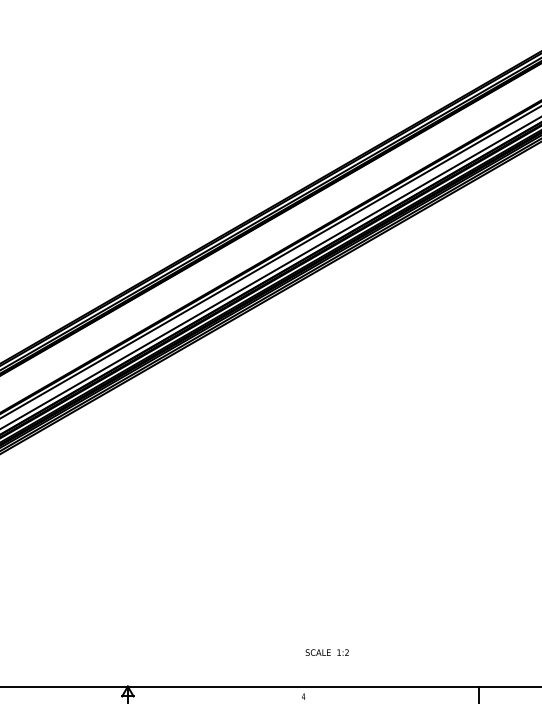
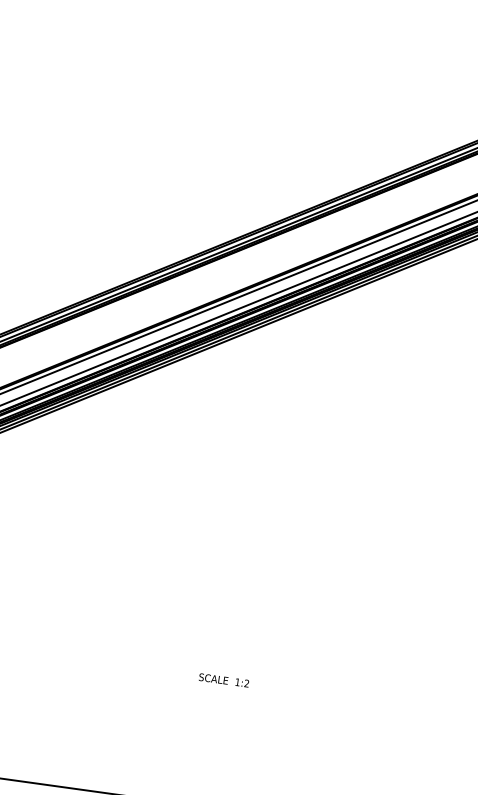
text: (326, 652) -> (223, 680), moved

